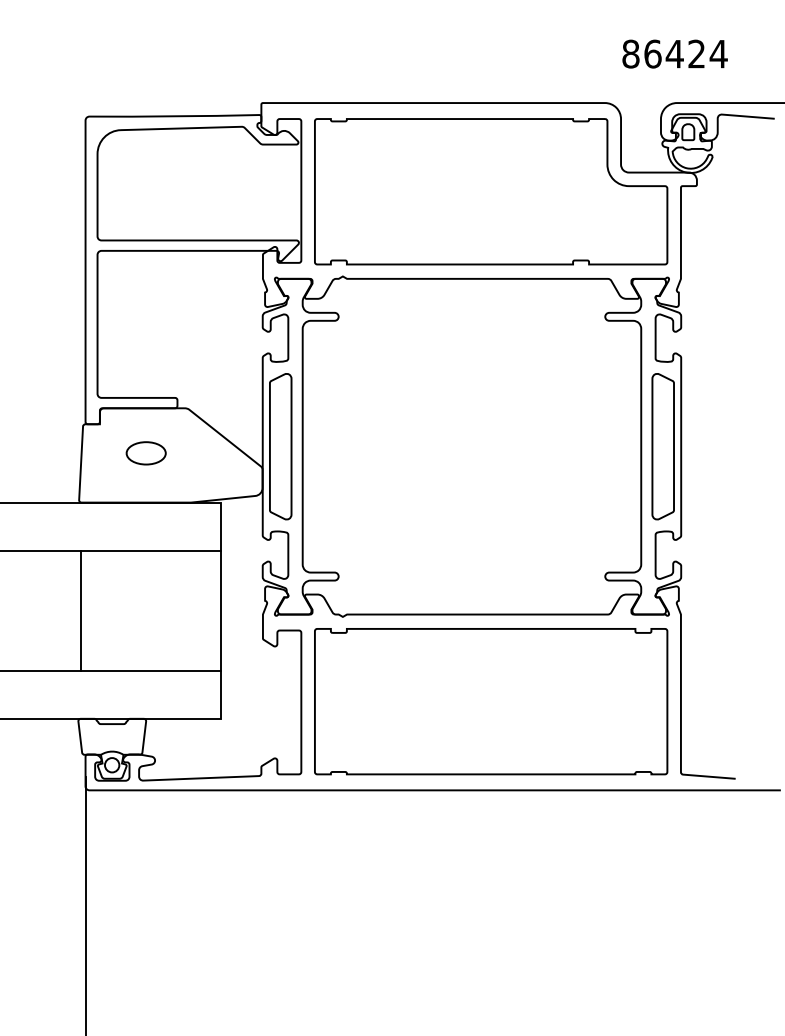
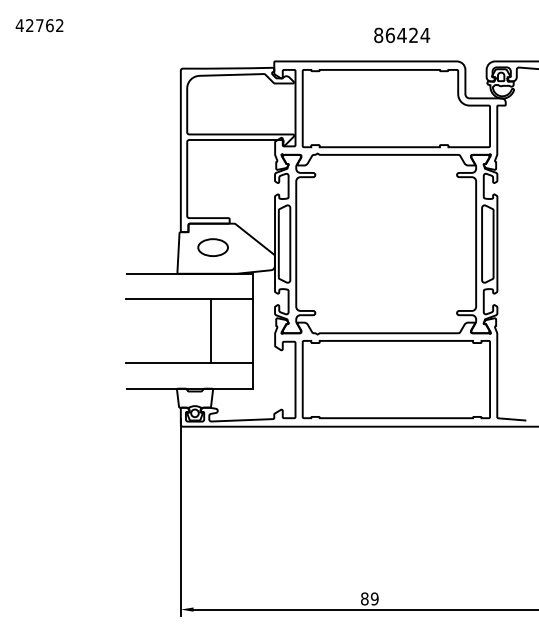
text: (675, 54) -> (402, 35), moved
part: (145, 453) -> (212, 247), size x1.43
line: (81, 611) -> (210, 331), moved

